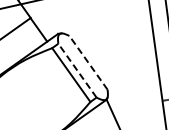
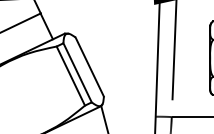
line: (88, 63) -> (89, 67), dashed -> solid
line: (77, 70) -> (77, 72), dashed -> solid

